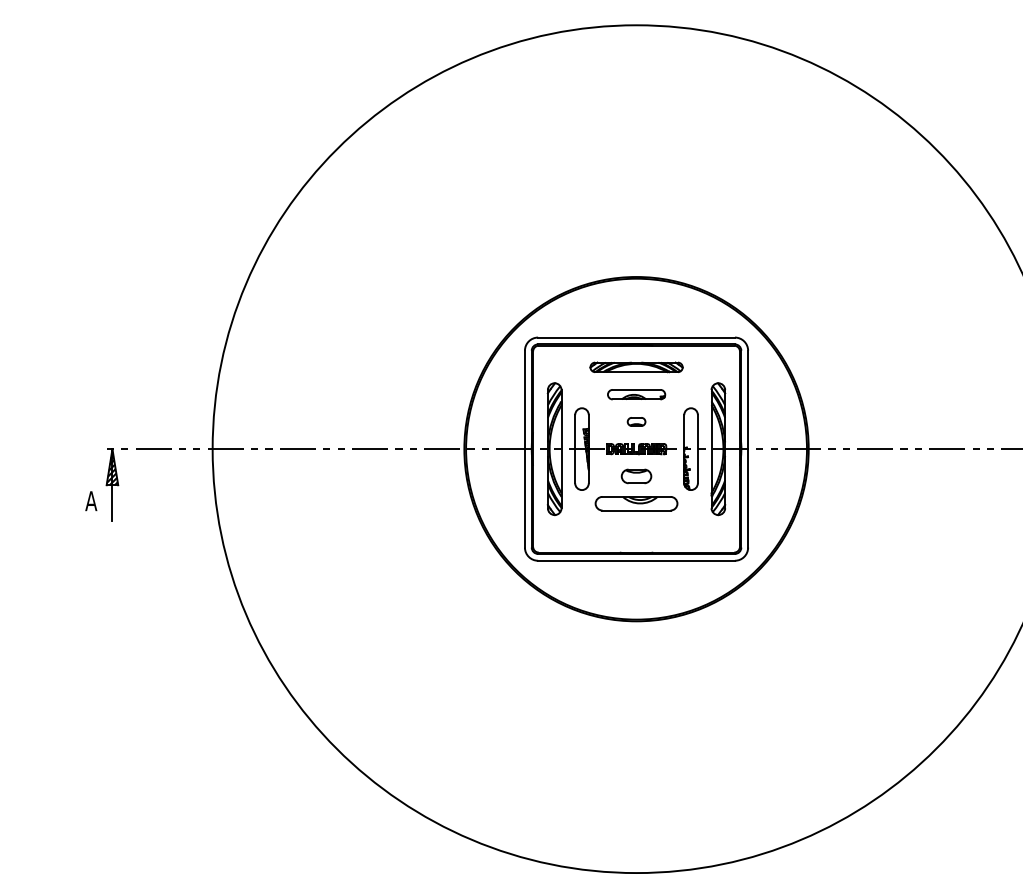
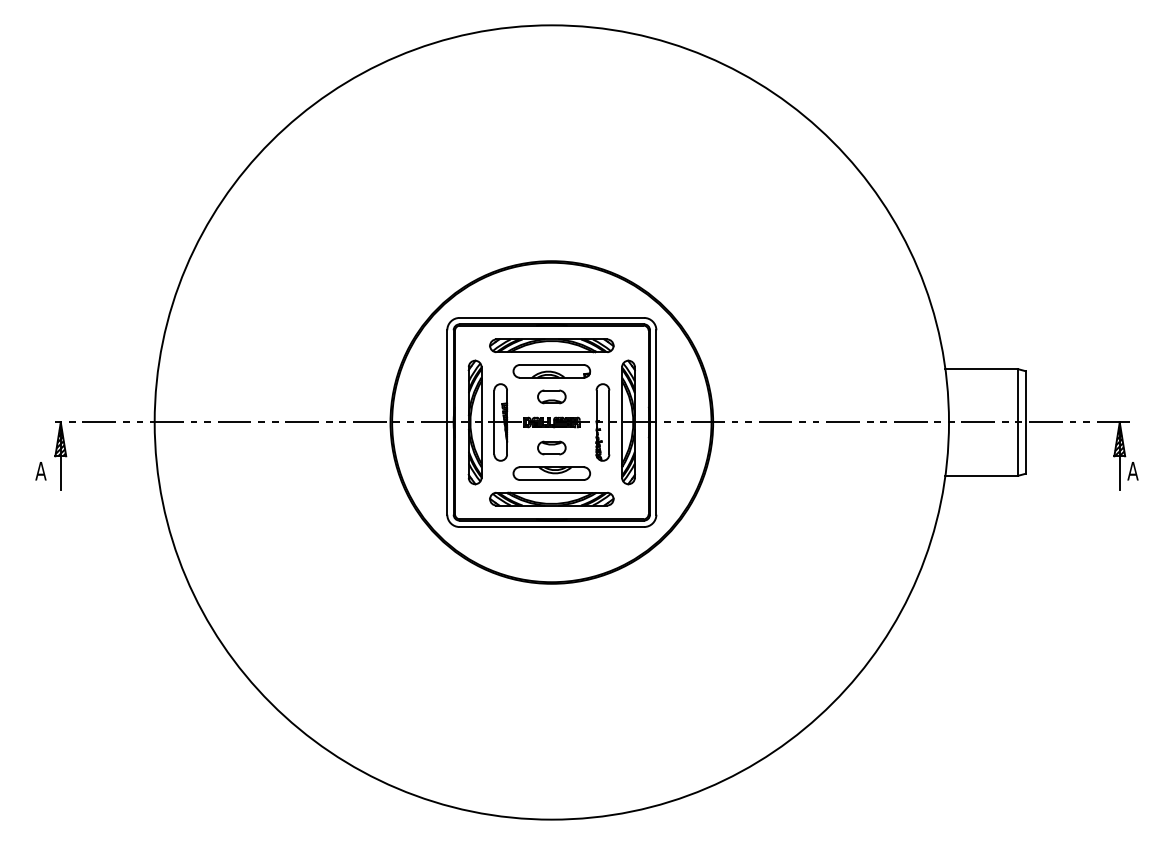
part: (636, 366) -> (551, 345), size x1.43
part: (636, 394) -> (551, 371), size x1.43
part: (636, 421) -> (551, 396), size x1.67
part: (636, 530) -> (551, 498), added

